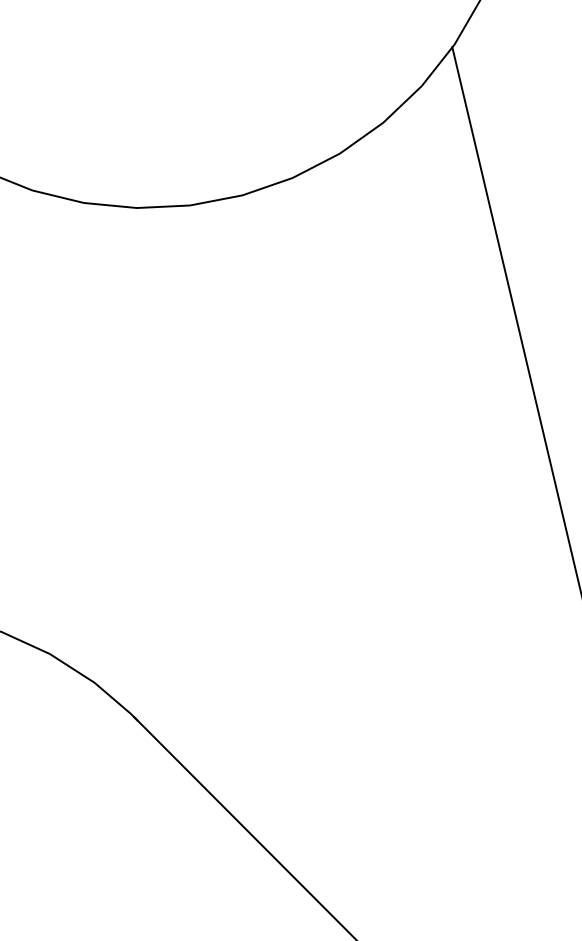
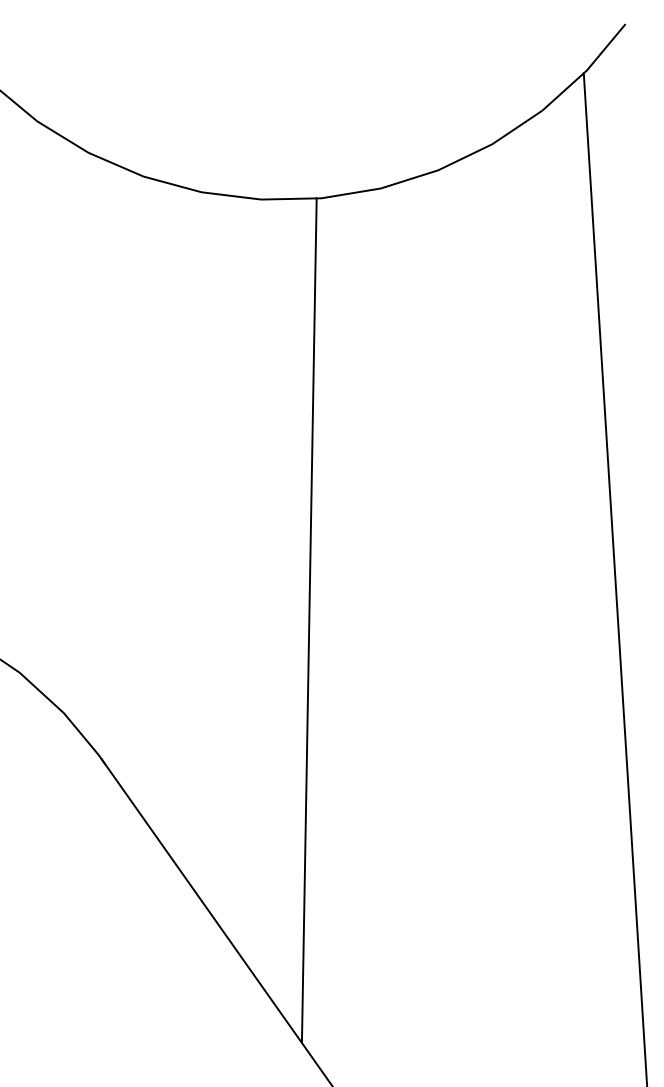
line: (293, 565) -> (308, 620), added

